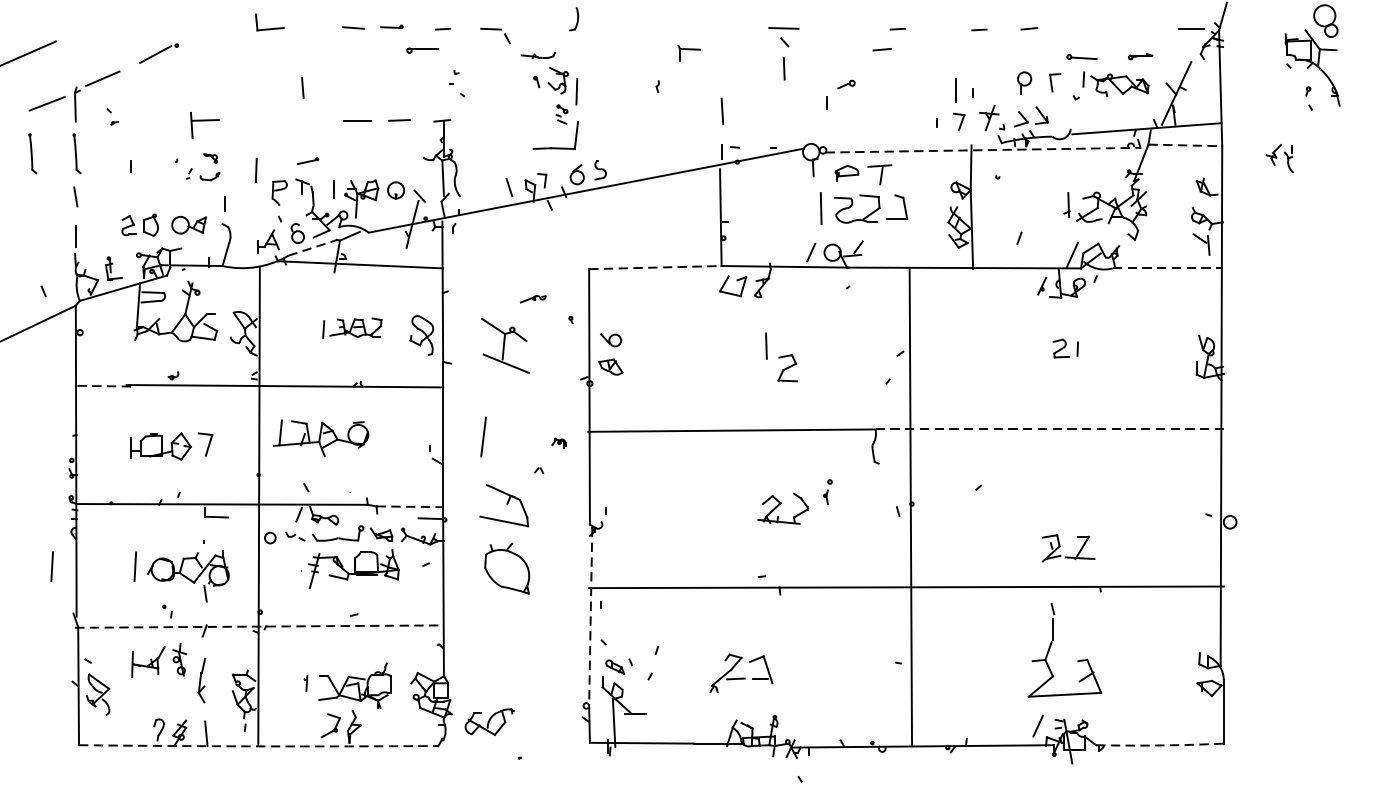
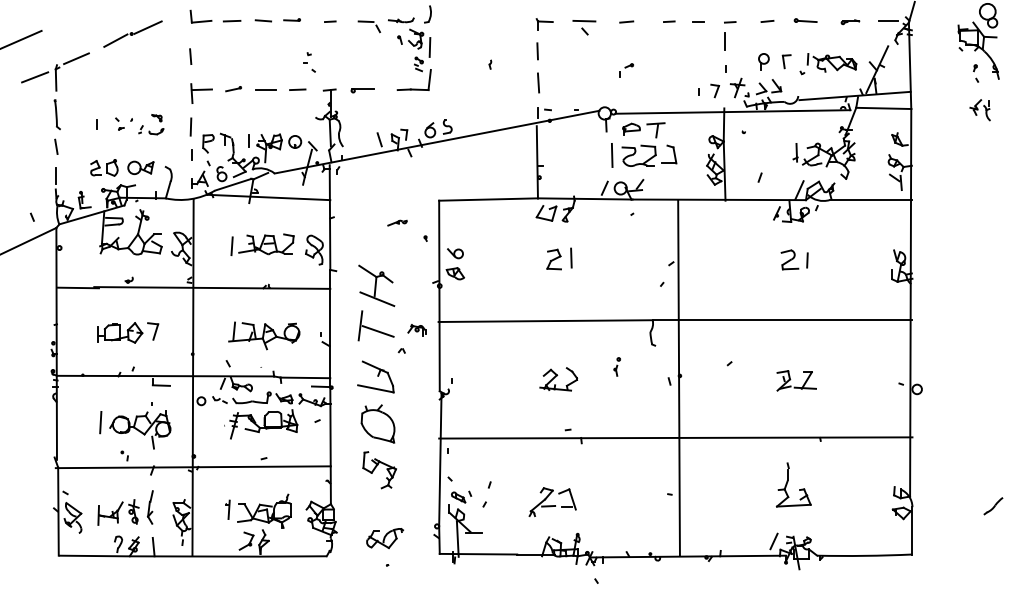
line: (310, 28) -> (231, 21), added
line: (936, 28) -> (698, 21), added
line: (198, 36) -> (147, 27), added
line: (881, 48) -> (626, 21), moved
part: (421, 50) -> (362, 90), moved
part: (688, 52) -> (544, 24), moved
part: (1081, 57) -> (805, 20), moved
part: (1140, 57) -> (850, 22), moved
line: (784, 69) -> (537, 51), moved
part: (456, 83) -> (309, 62), moved
line: (302, 87) -> (190, 56), moved
line: (955, 90) -> (724, 41), moved
part: (840, 94) -> (626, 70), size x0.62
part: (556, 105) -> (414, 57), moved
part: (112, 116) -> (119, 123), moved
part: (204, 125) -> (201, 93), moved
line: (1184, 145) -> (883, 108), dashed -> solid
line: (983, 149) -> (733, 111), dashed -> solid
part: (31, 153) -> (23, 114), removed
part: (1278, 158) -> (979, 110), moved
line: (307, 161) -> (233, 89), moved
line: (224, 203) -> (191, 154), moved
line: (313, 247) -> (233, 184), dashed -> solid
line: (656, 267) -> (489, 199), dashed -> solid
line: (1168, 268) -> (871, 200), dashed -> solid
part: (352, 327) -> (262, 244), size x1.43
part: (505, 345) -> (376, 285), moved
part: (1065, 348) -> (794, 259), size x1.43
part: (786, 368) -> (553, 259), moved
line: (105, 385) -> (78, 287), dashed -> solid
line: (1049, 429) -> (782, 320), dashed -> solid
part: (321, 437) -> (264, 335), moved
part: (558, 443) -> (416, 330), size x1.67
line: (506, 444) -> (377, 331), added
line: (409, 506) -> (305, 377), dashed -> solid
part: (782, 508) -> (558, 379), moved
part: (1068, 547) -> (796, 380), moved
line: (51, 566) -> (38, 422), removed
line: (590, 617) -> (440, 460), dashed -> solid
line: (259, 626) -> (193, 467), dashed -> solid
part: (509, 630) -> (379, 470), added
part: (1064, 649) -> (793, 484), size x0.62
part: (159, 660) -> (118, 512), moved
part: (1332, 679) -> (993, 506), added
part: (305, 683) -> (227, 509), size x1.67
part: (490, 722) -> (385, 538), moved
arc: (1159, 744) -> (864, 555), dashed -> solid
arc: (258, 746) -> (192, 556), dashed -> solid

